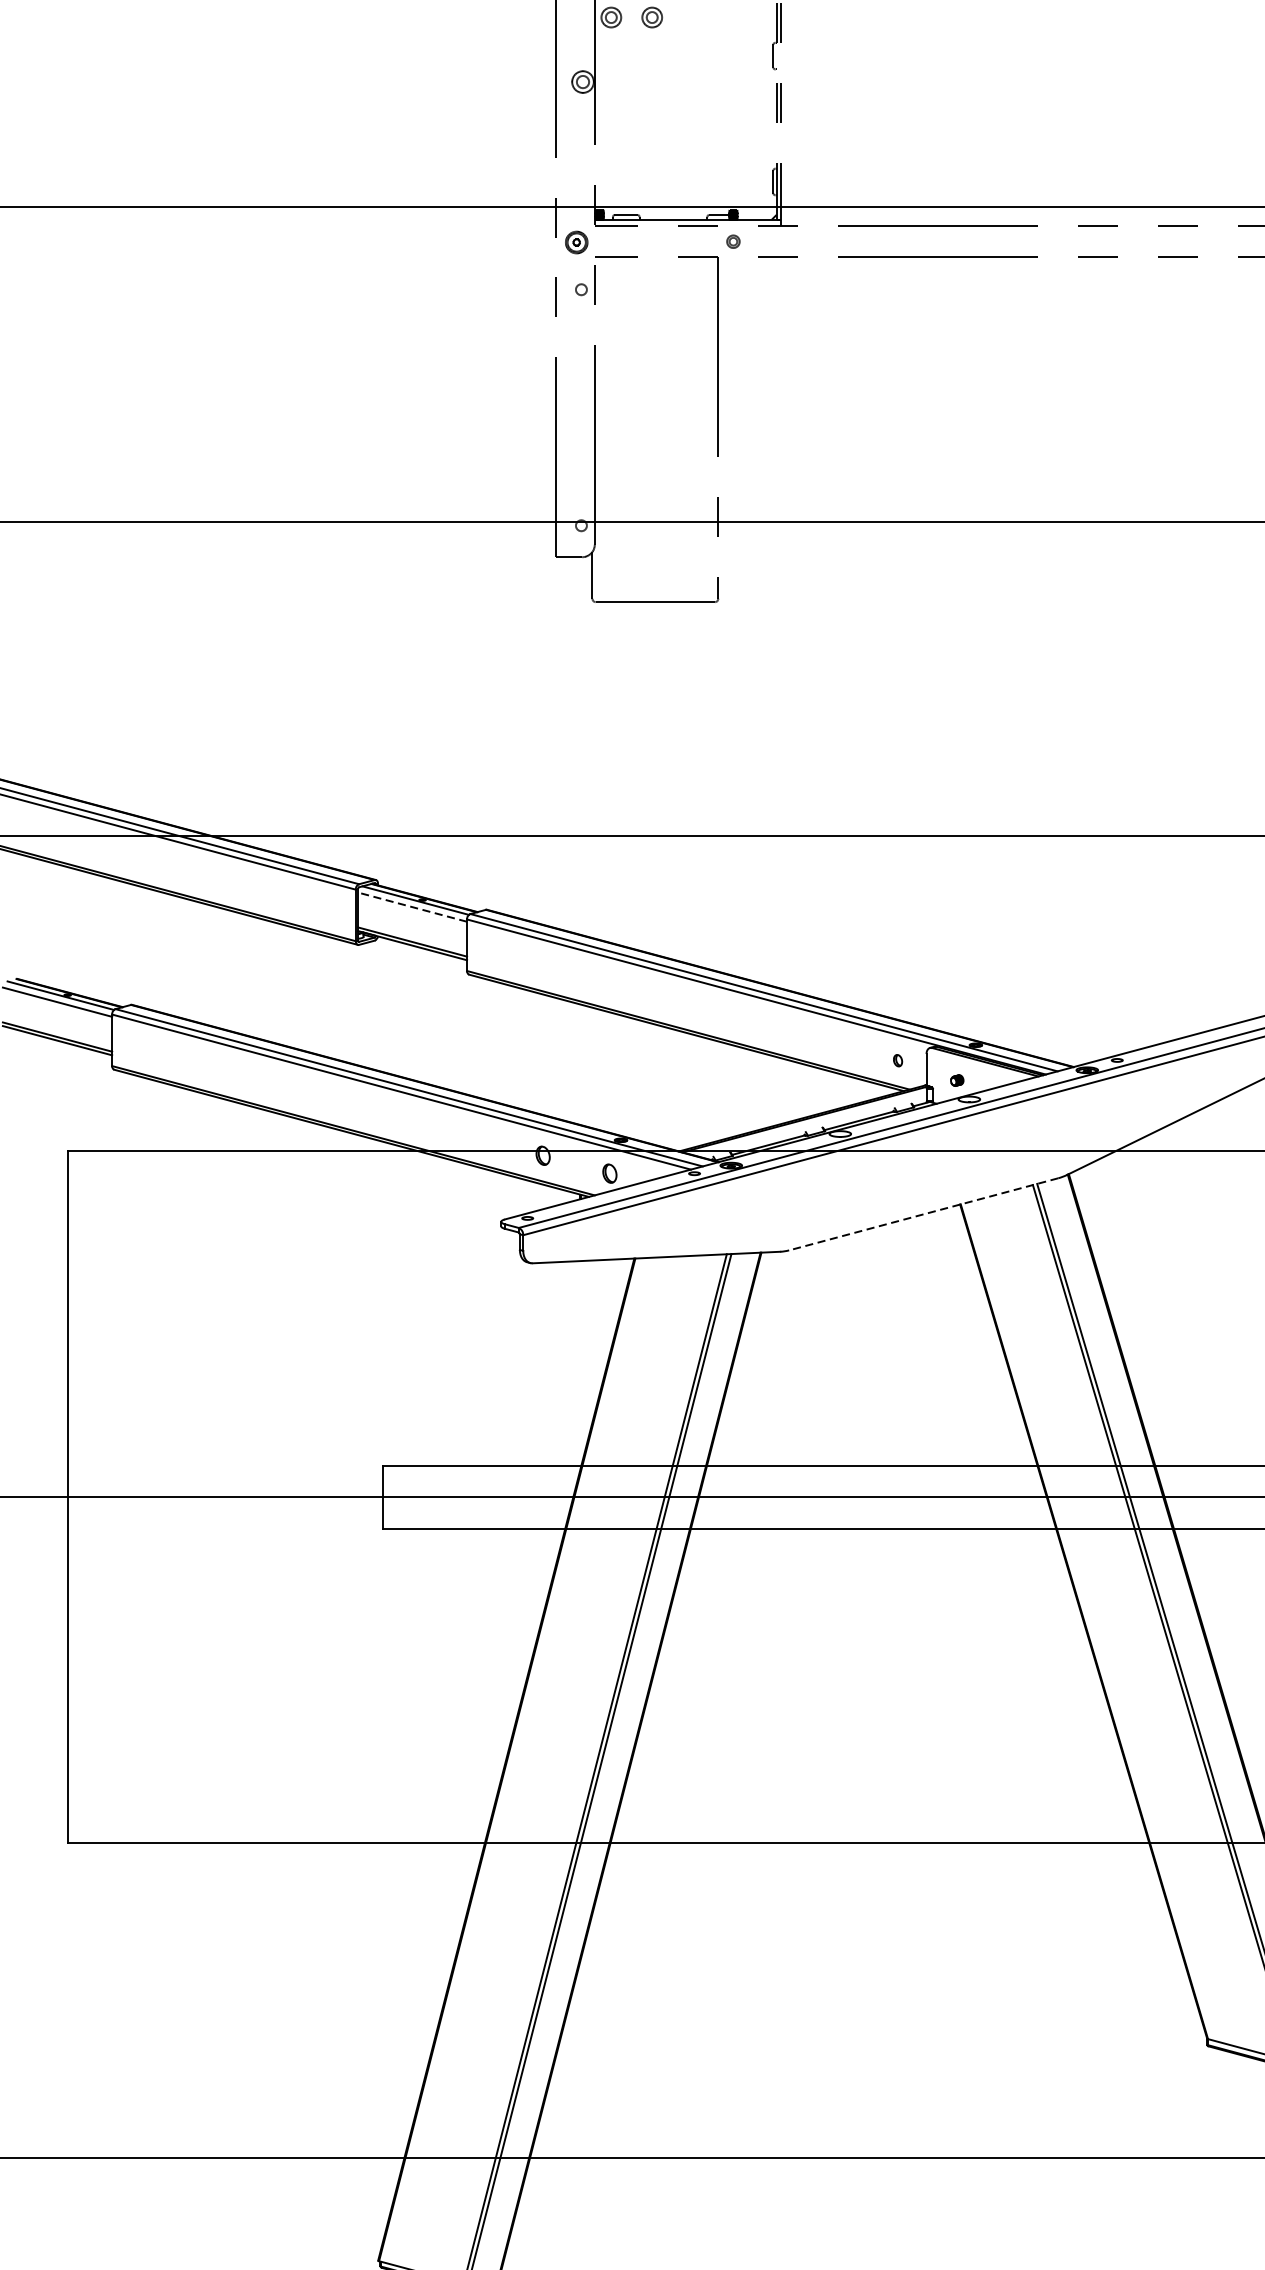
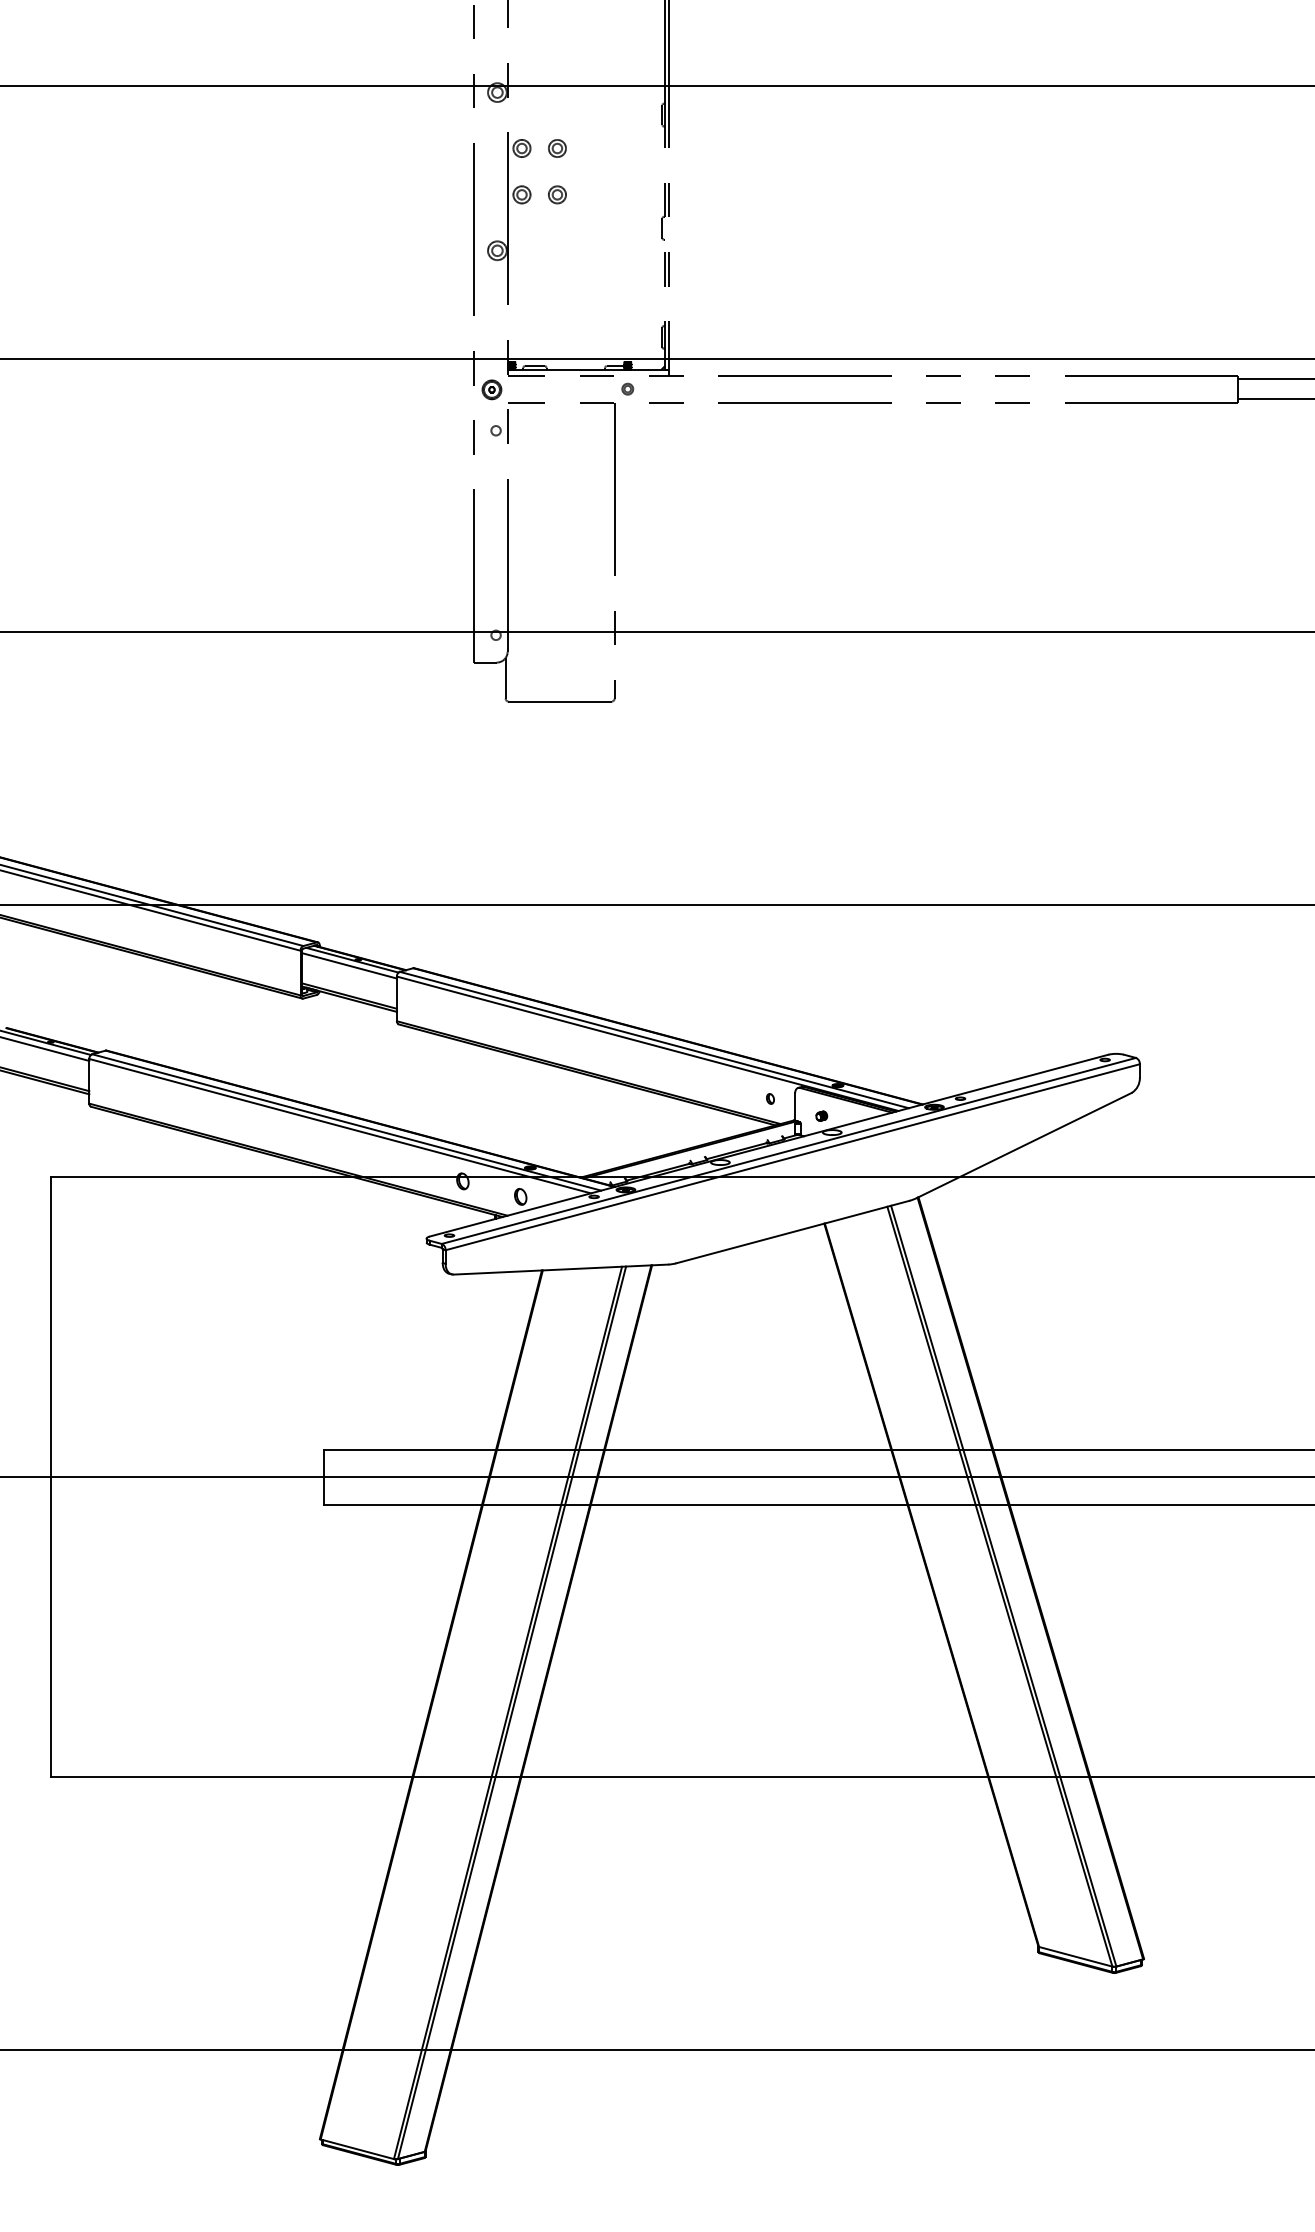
line: (412, 906) -> (349, 965), dashed -> solid
line: (923, 1214) -> (792, 1232), dashed -> solid

